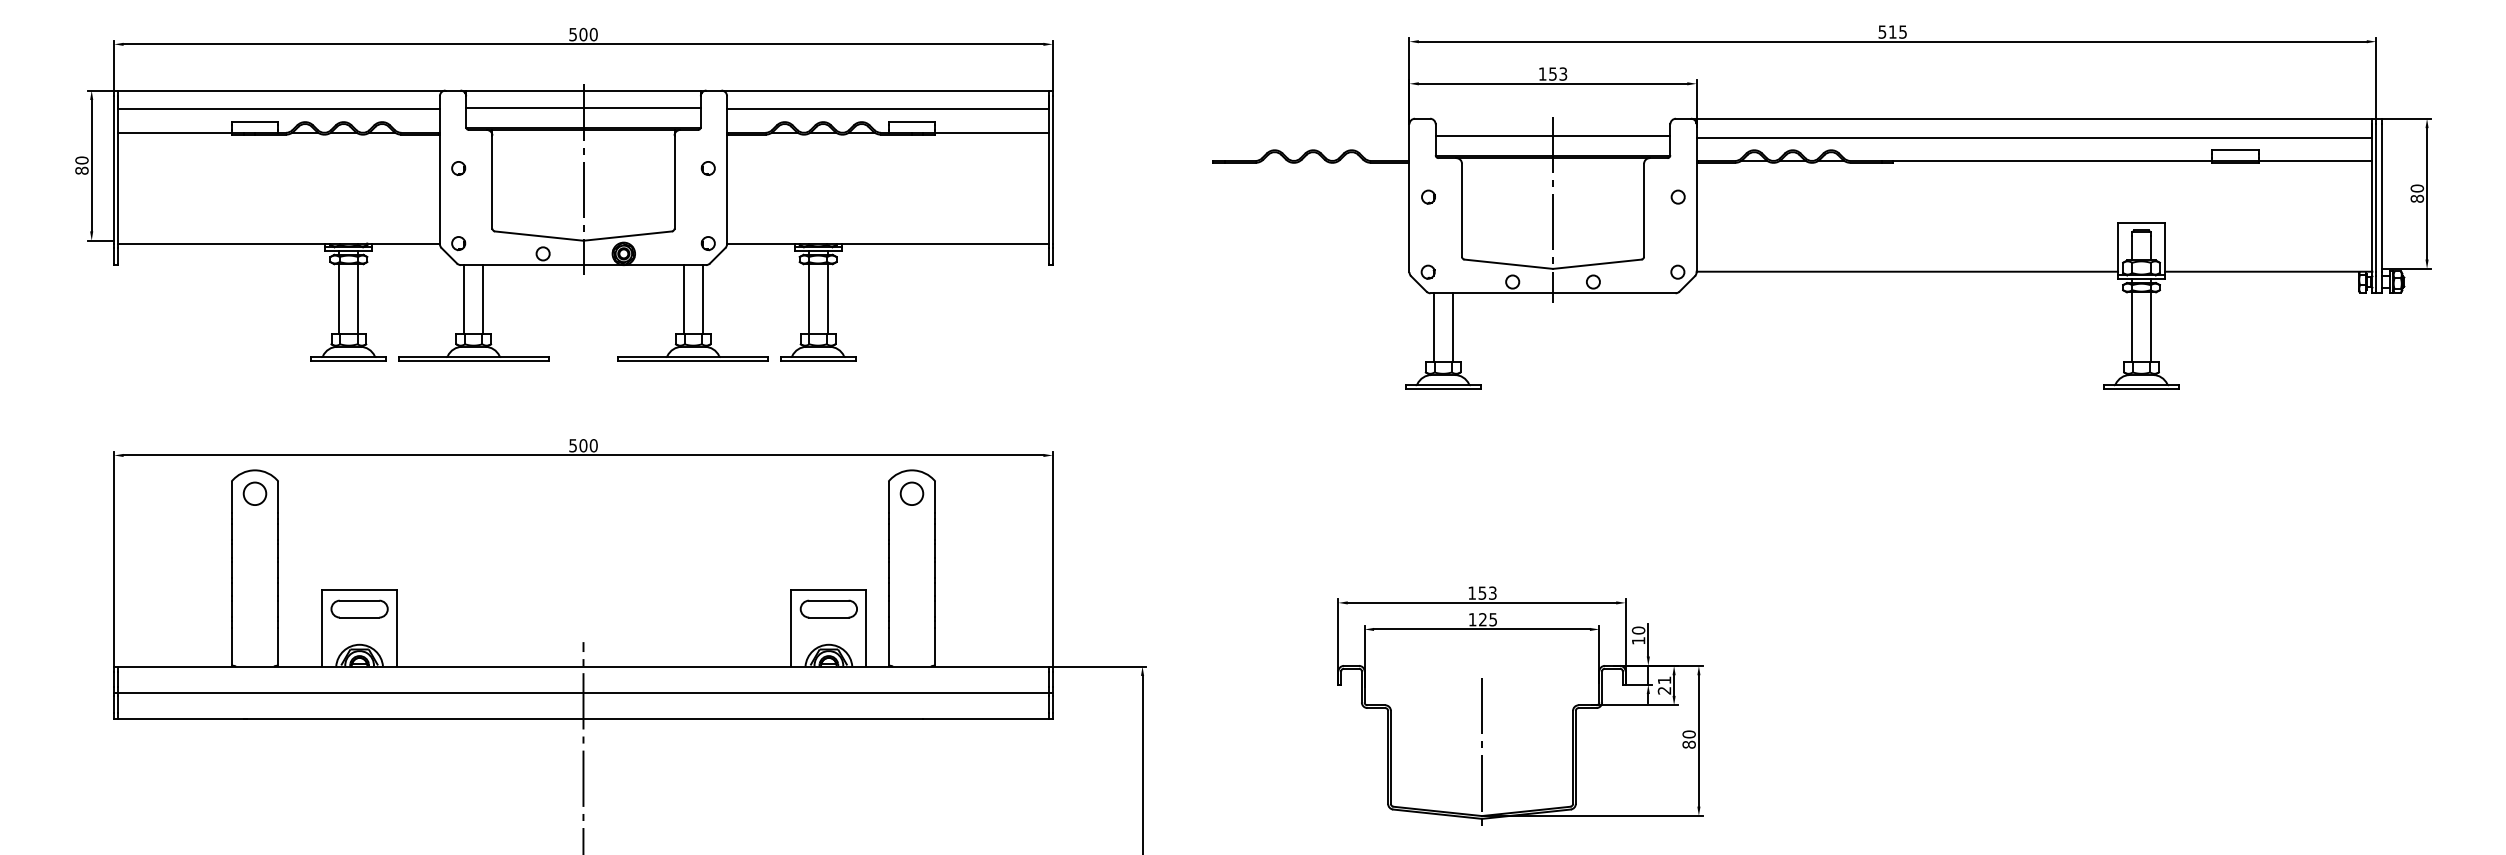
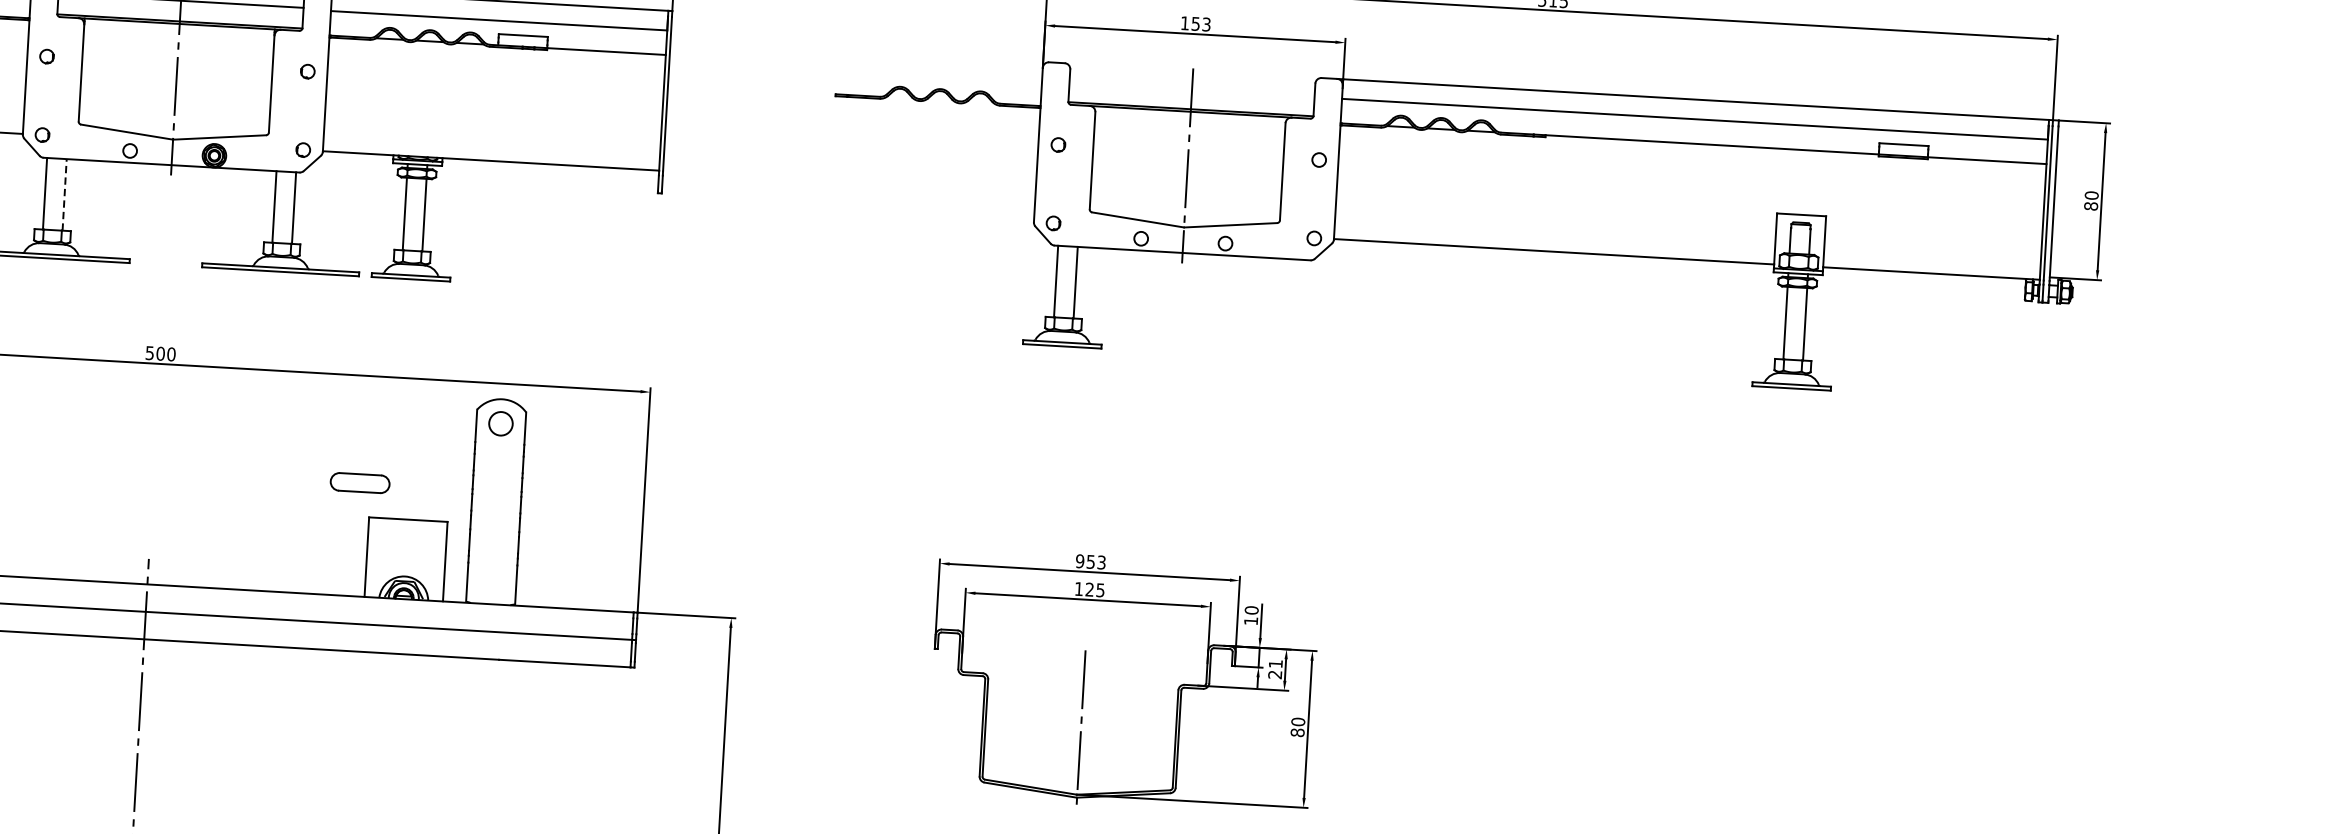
line: (1552, 135) -> (1191, 88), removed
line: (483, 298) -> (65, 193), solid -> dashed
text: (1472, 592) -> (1080, 560), 153 -> 953
part: (828, 608) -> (359, 482), moved

